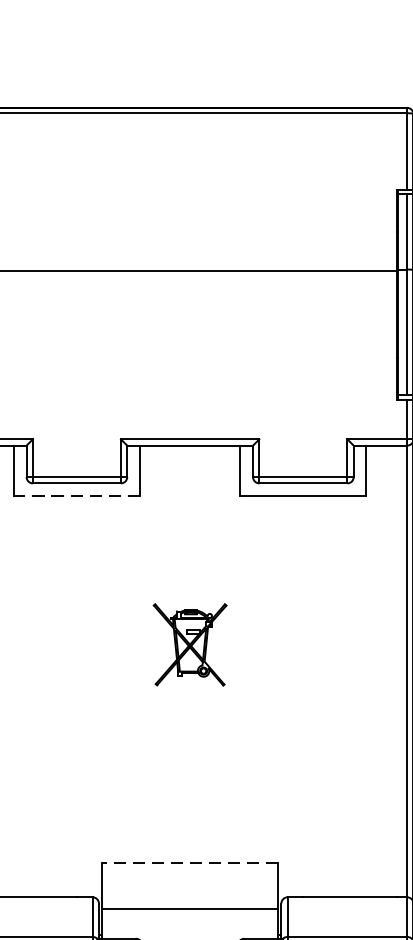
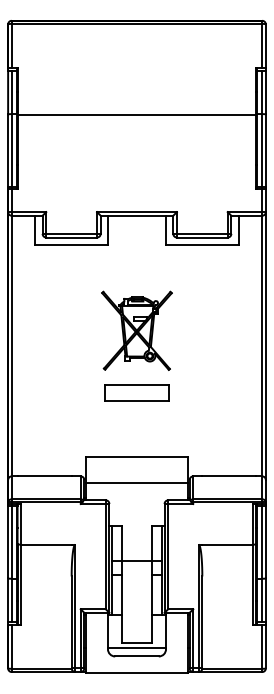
line: (76, 495) -> (71, 244), dashed -> solid
part: (189, 644) -> (136, 330), size x1.67
part: (189, 751) -> (136, 392), added
line: (191, 862) -> (137, 456), dashed -> solid

